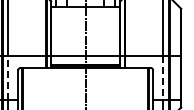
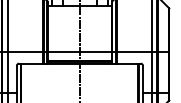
line: (8, 77) -> (7, 72), dashed -> solid
line: (163, 78) -> (152, 73), dashed -> solid

